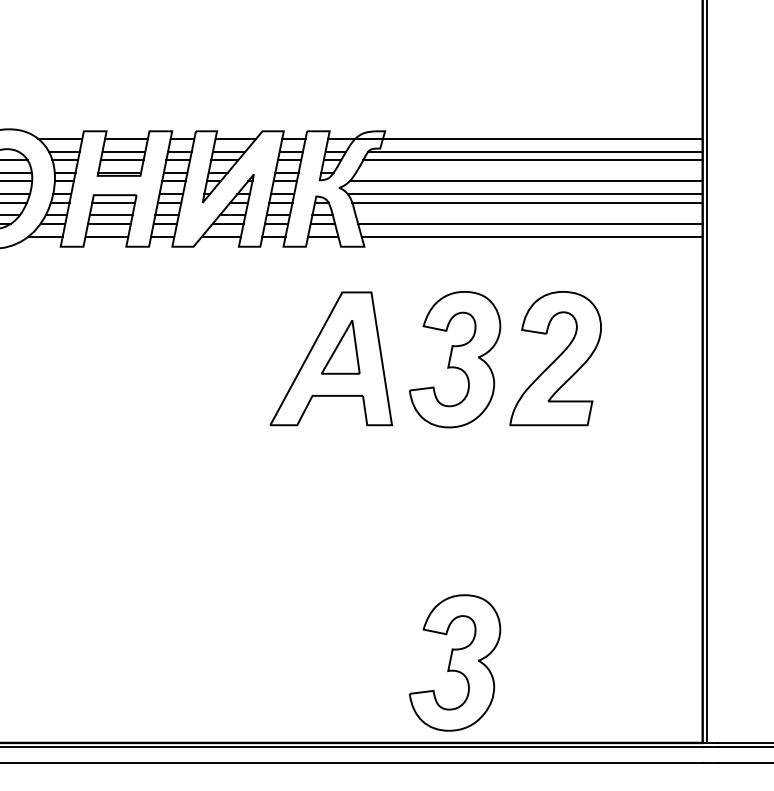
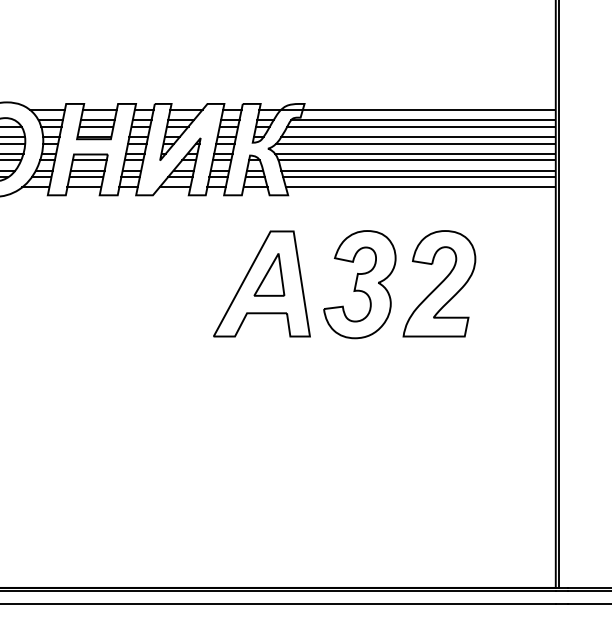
line: (529, 172) -> (418, 136), added
line: (529, 215) -> (418, 170), added
part: (454, 662) -> (359, 524), removed

